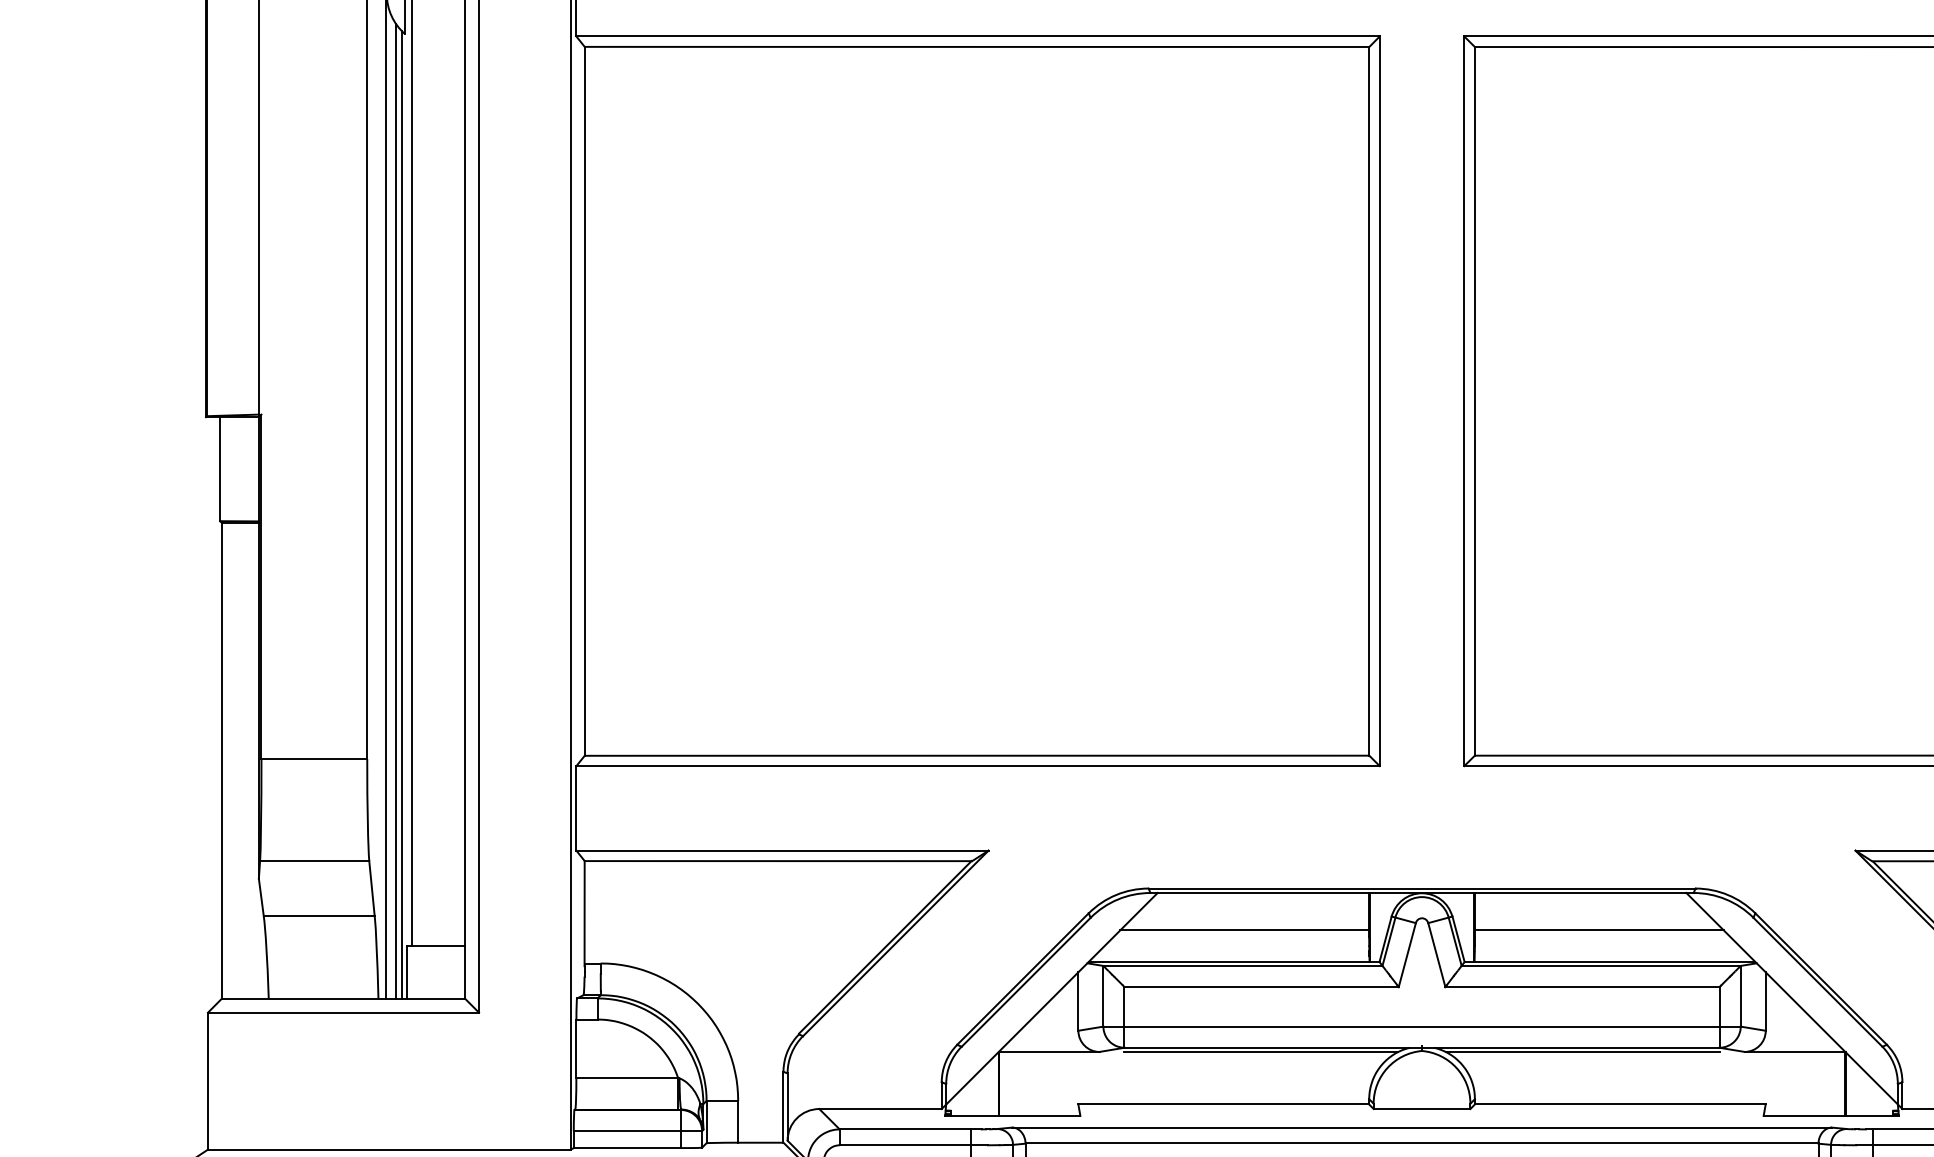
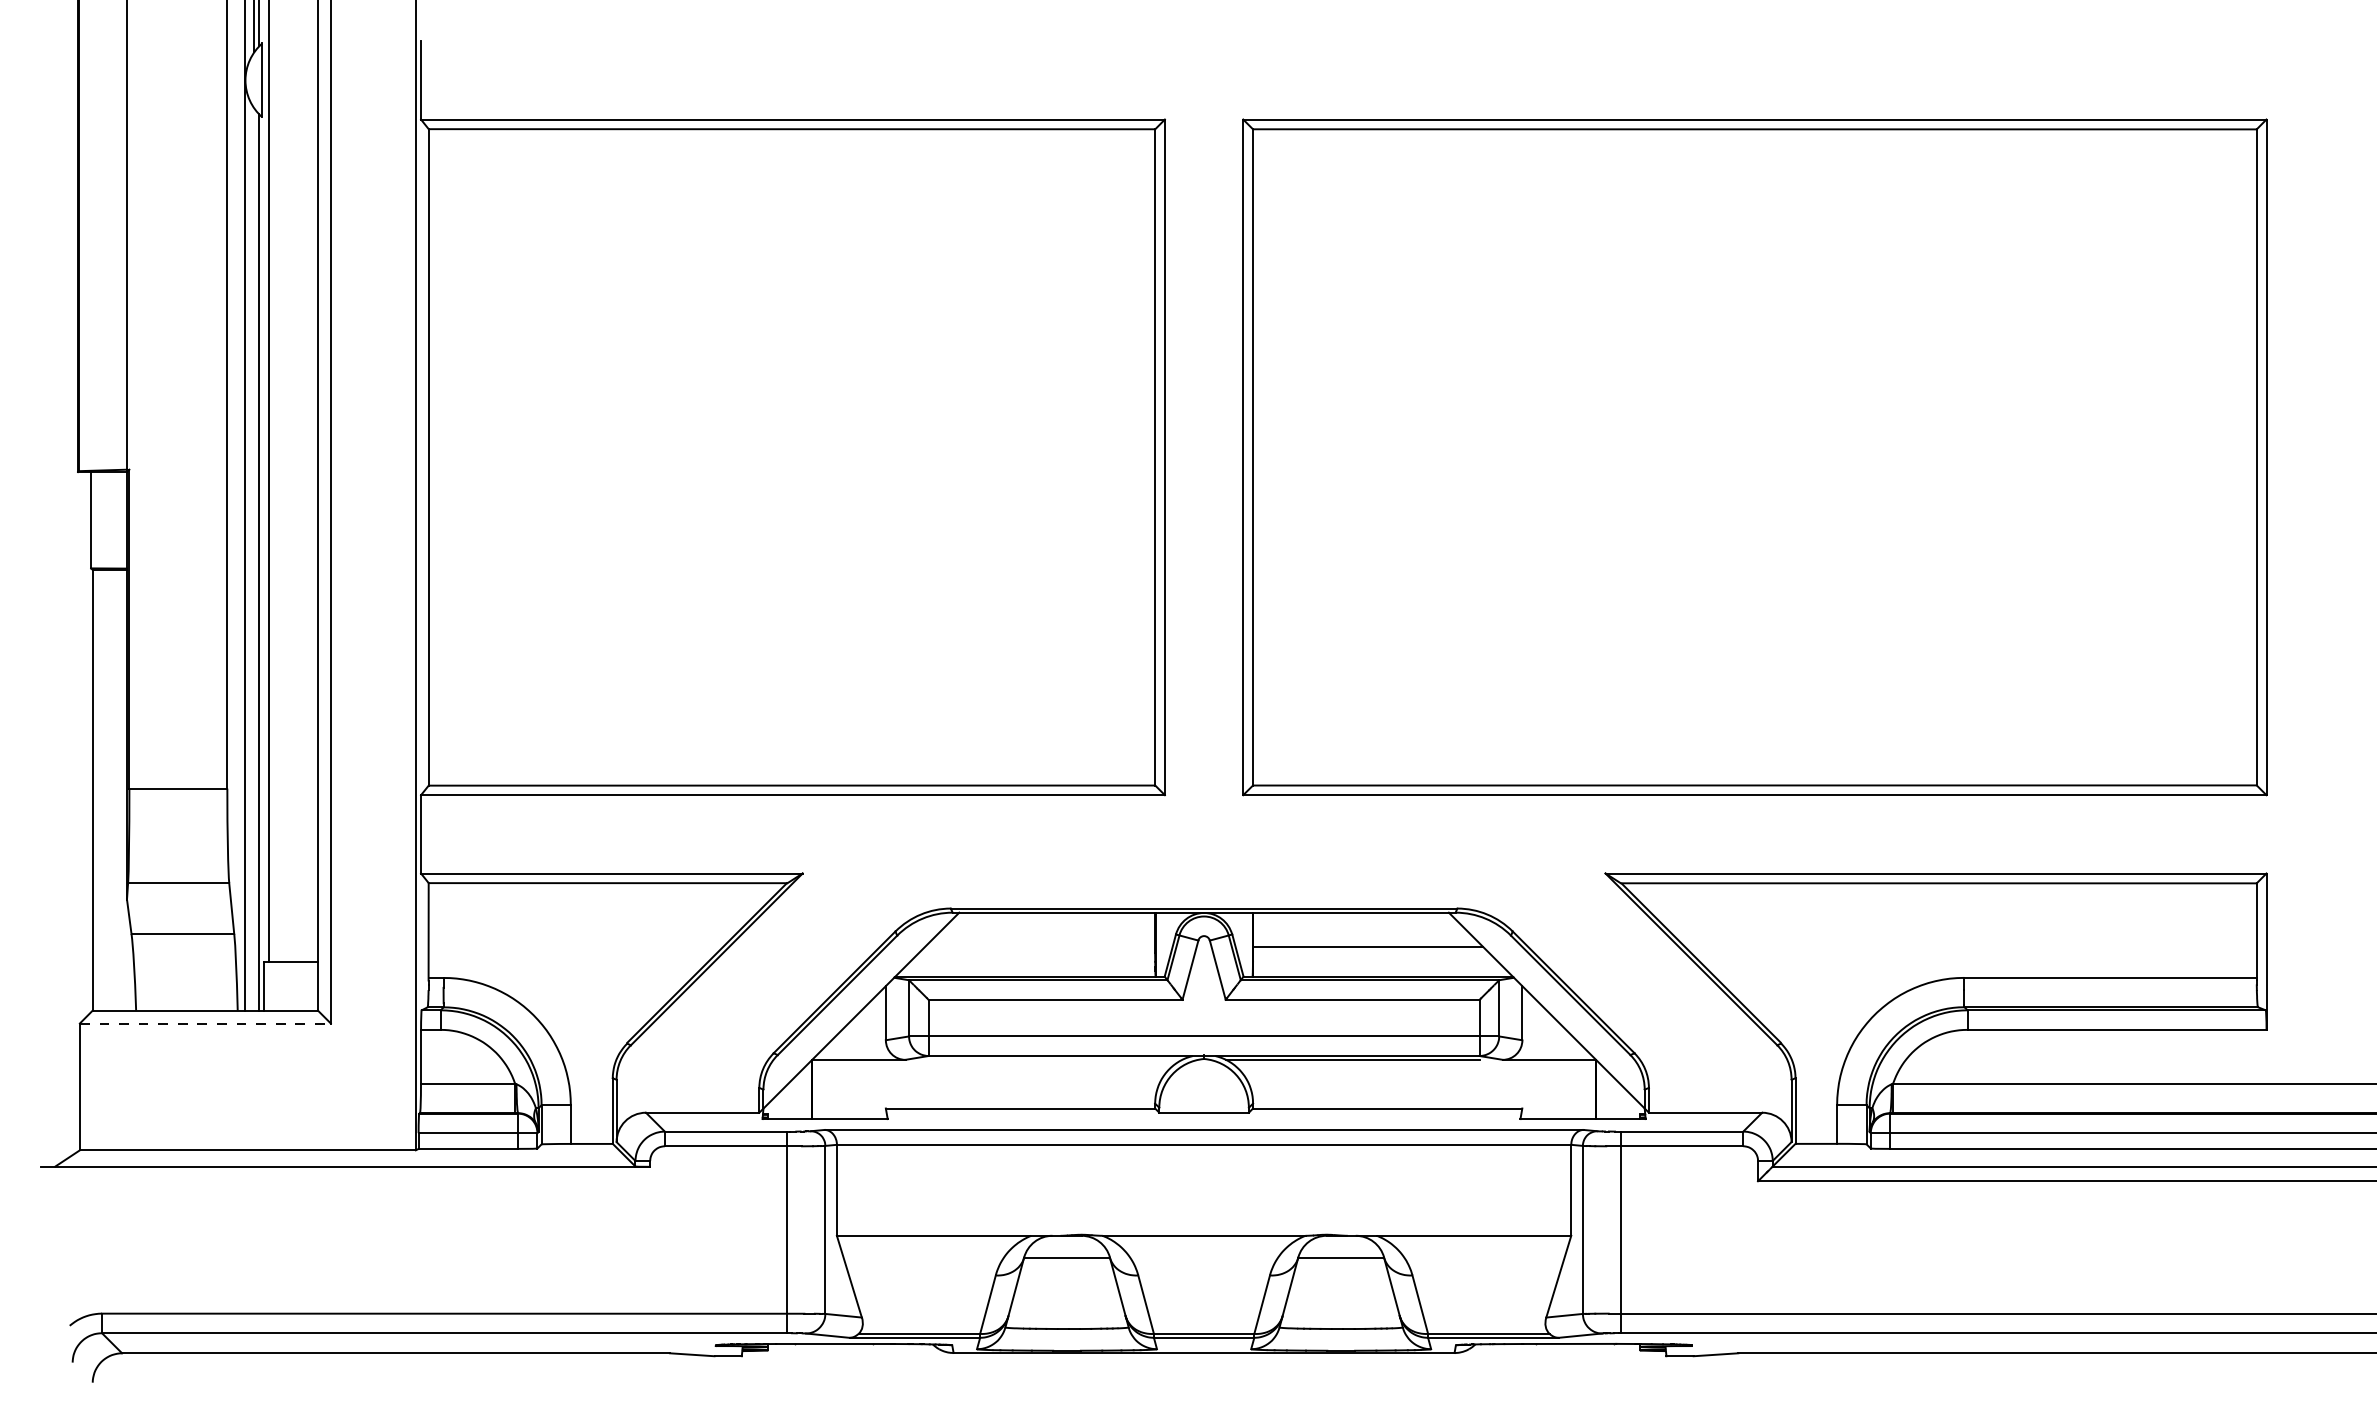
line: (396, 511) -> (254, 559), removed
line: (1244, 930) -> (1039, 947), removed
line: (343, 1012) -> (205, 1023), solid -> dashed
line: (1260, 1052) -> (1054, 1060), removed

